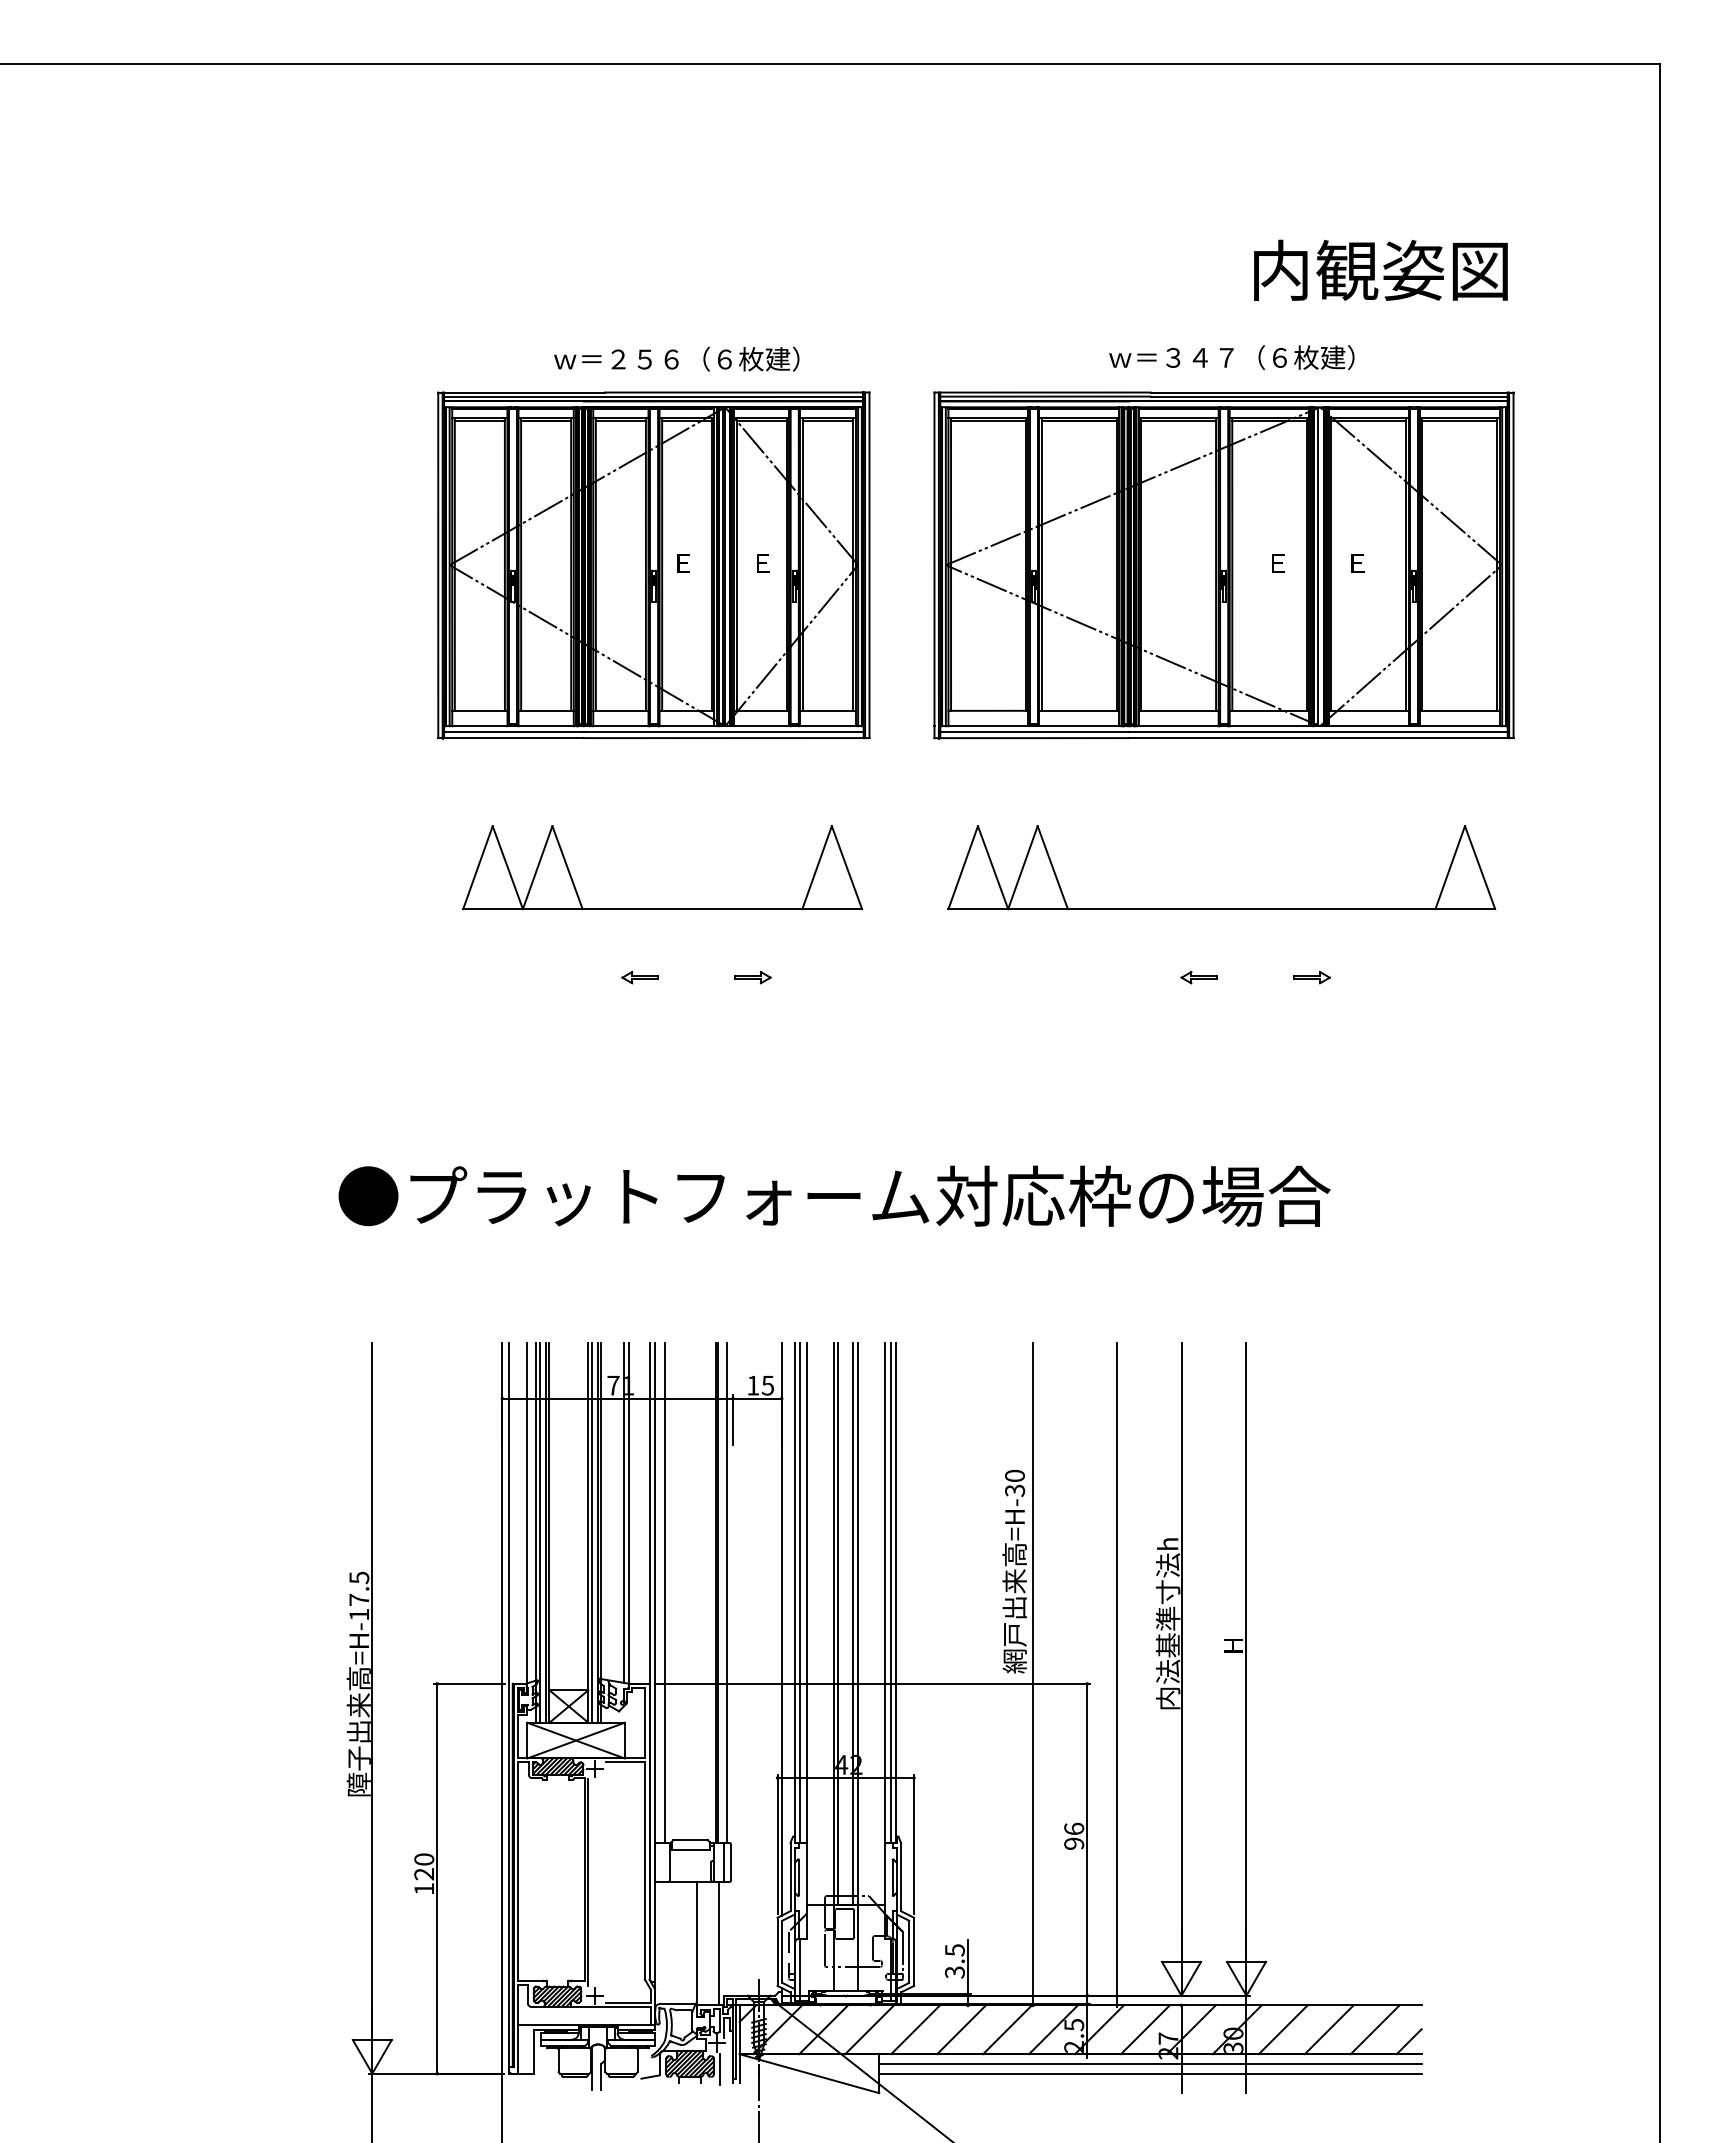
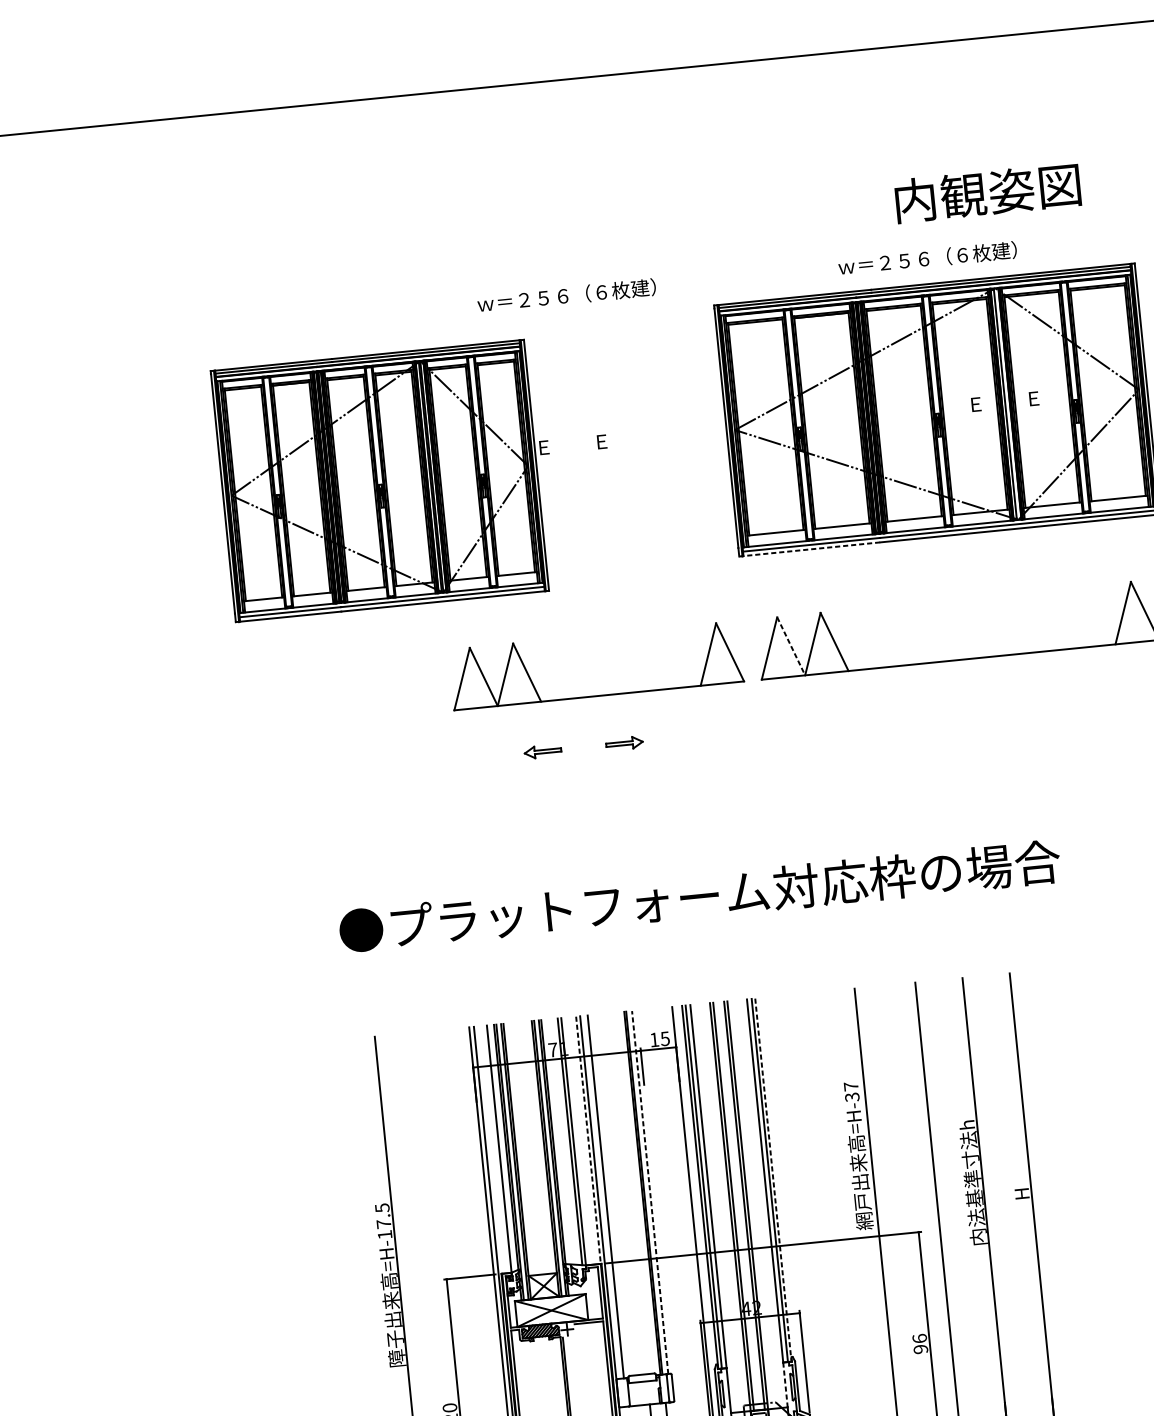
text: (1380, 269) -> (987, 192), moved
text: (1199, 357) -> (904, 260), ｗ＝３４７（６枚建） -> ｗ＝２５６（６枚建）
text: (676, 358) -> (566, 295), moved
part: (653, 565) -> (379, 481), moved
line: (1032, 738) -> (810, 549), solid -> dashed
line: (993, 868) -> (791, 646), solid -> dashed
part: (662, 908) -> (599, 695), moved
part: (639, 977) -> (542, 751), size x1.4
part: (752, 977) -> (624, 743), size x1.4
part: (1198, 977) -> (948, 711), removed
part: (1311, 977) -> (1030, 703), removed
text: (1015, 1475) -> (851, 1086), =H-30 -> =H-37
line: (649, 1514) -> (588, 1141), solid -> dashed
line: (726, 1593) -> (650, 1192), solid -> dashed
line: (896, 1593) -> (773, 1180), solid -> dashed
line: (884, 1873) -> (785, 1384), solid -> dashed

